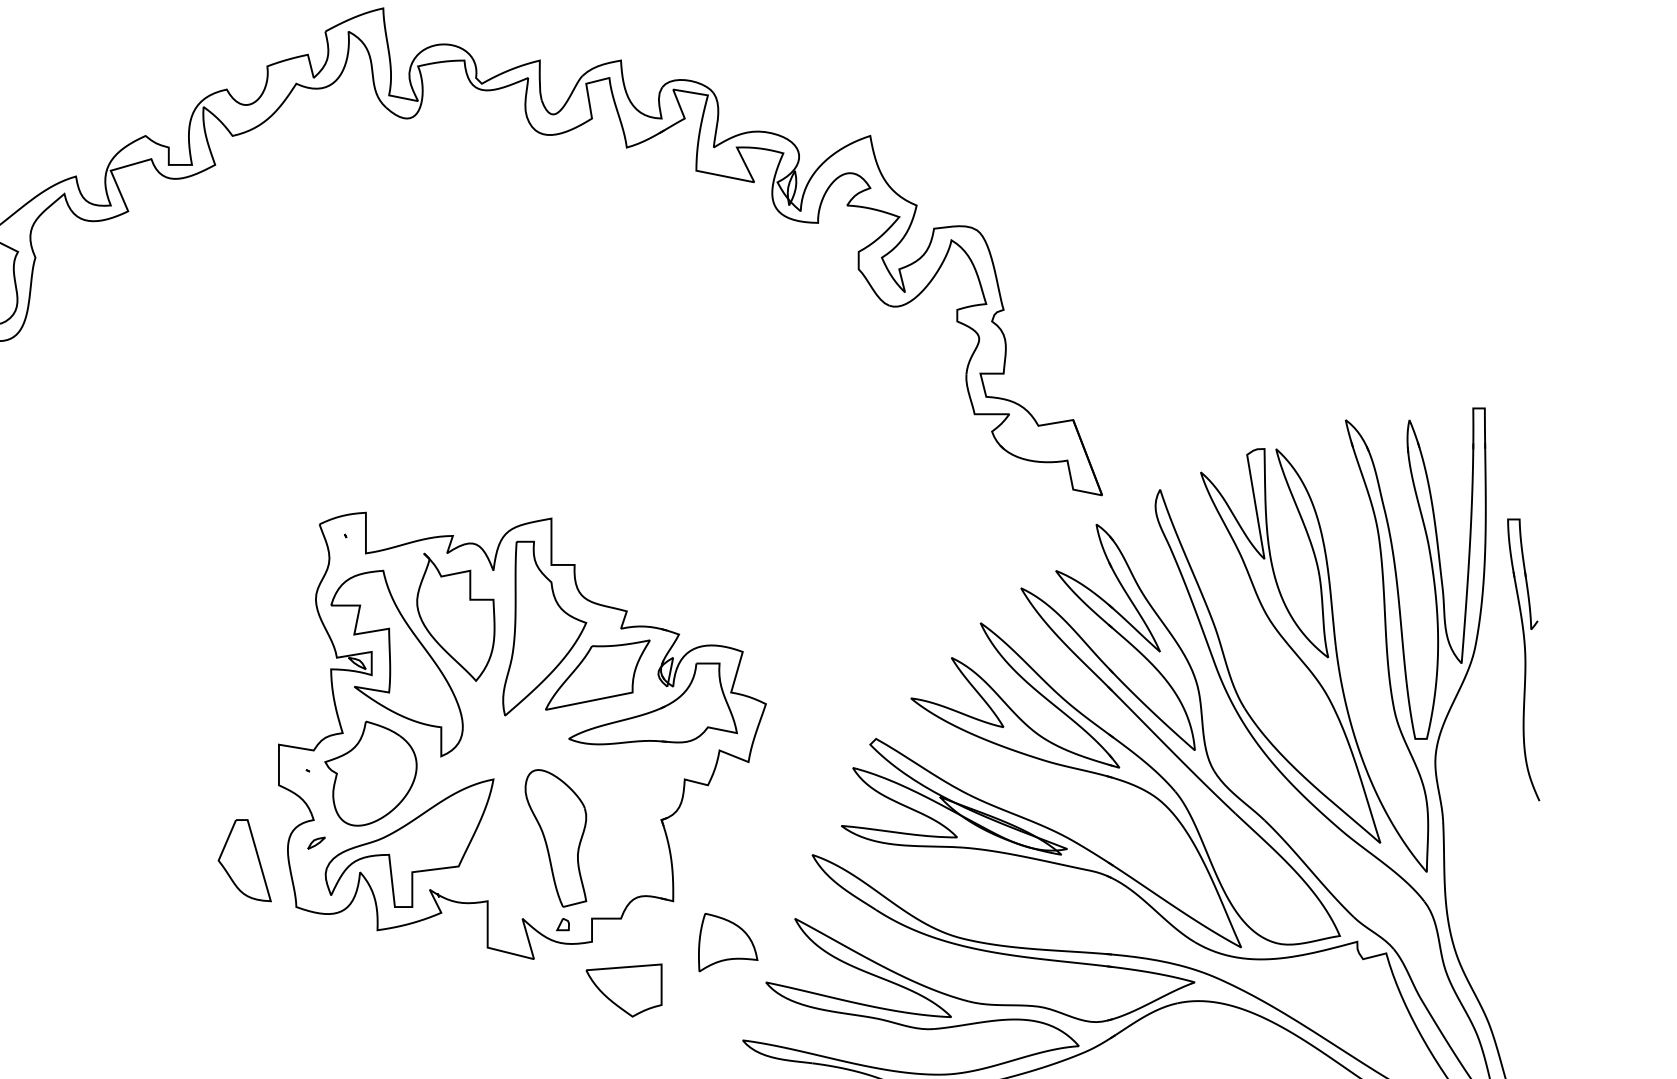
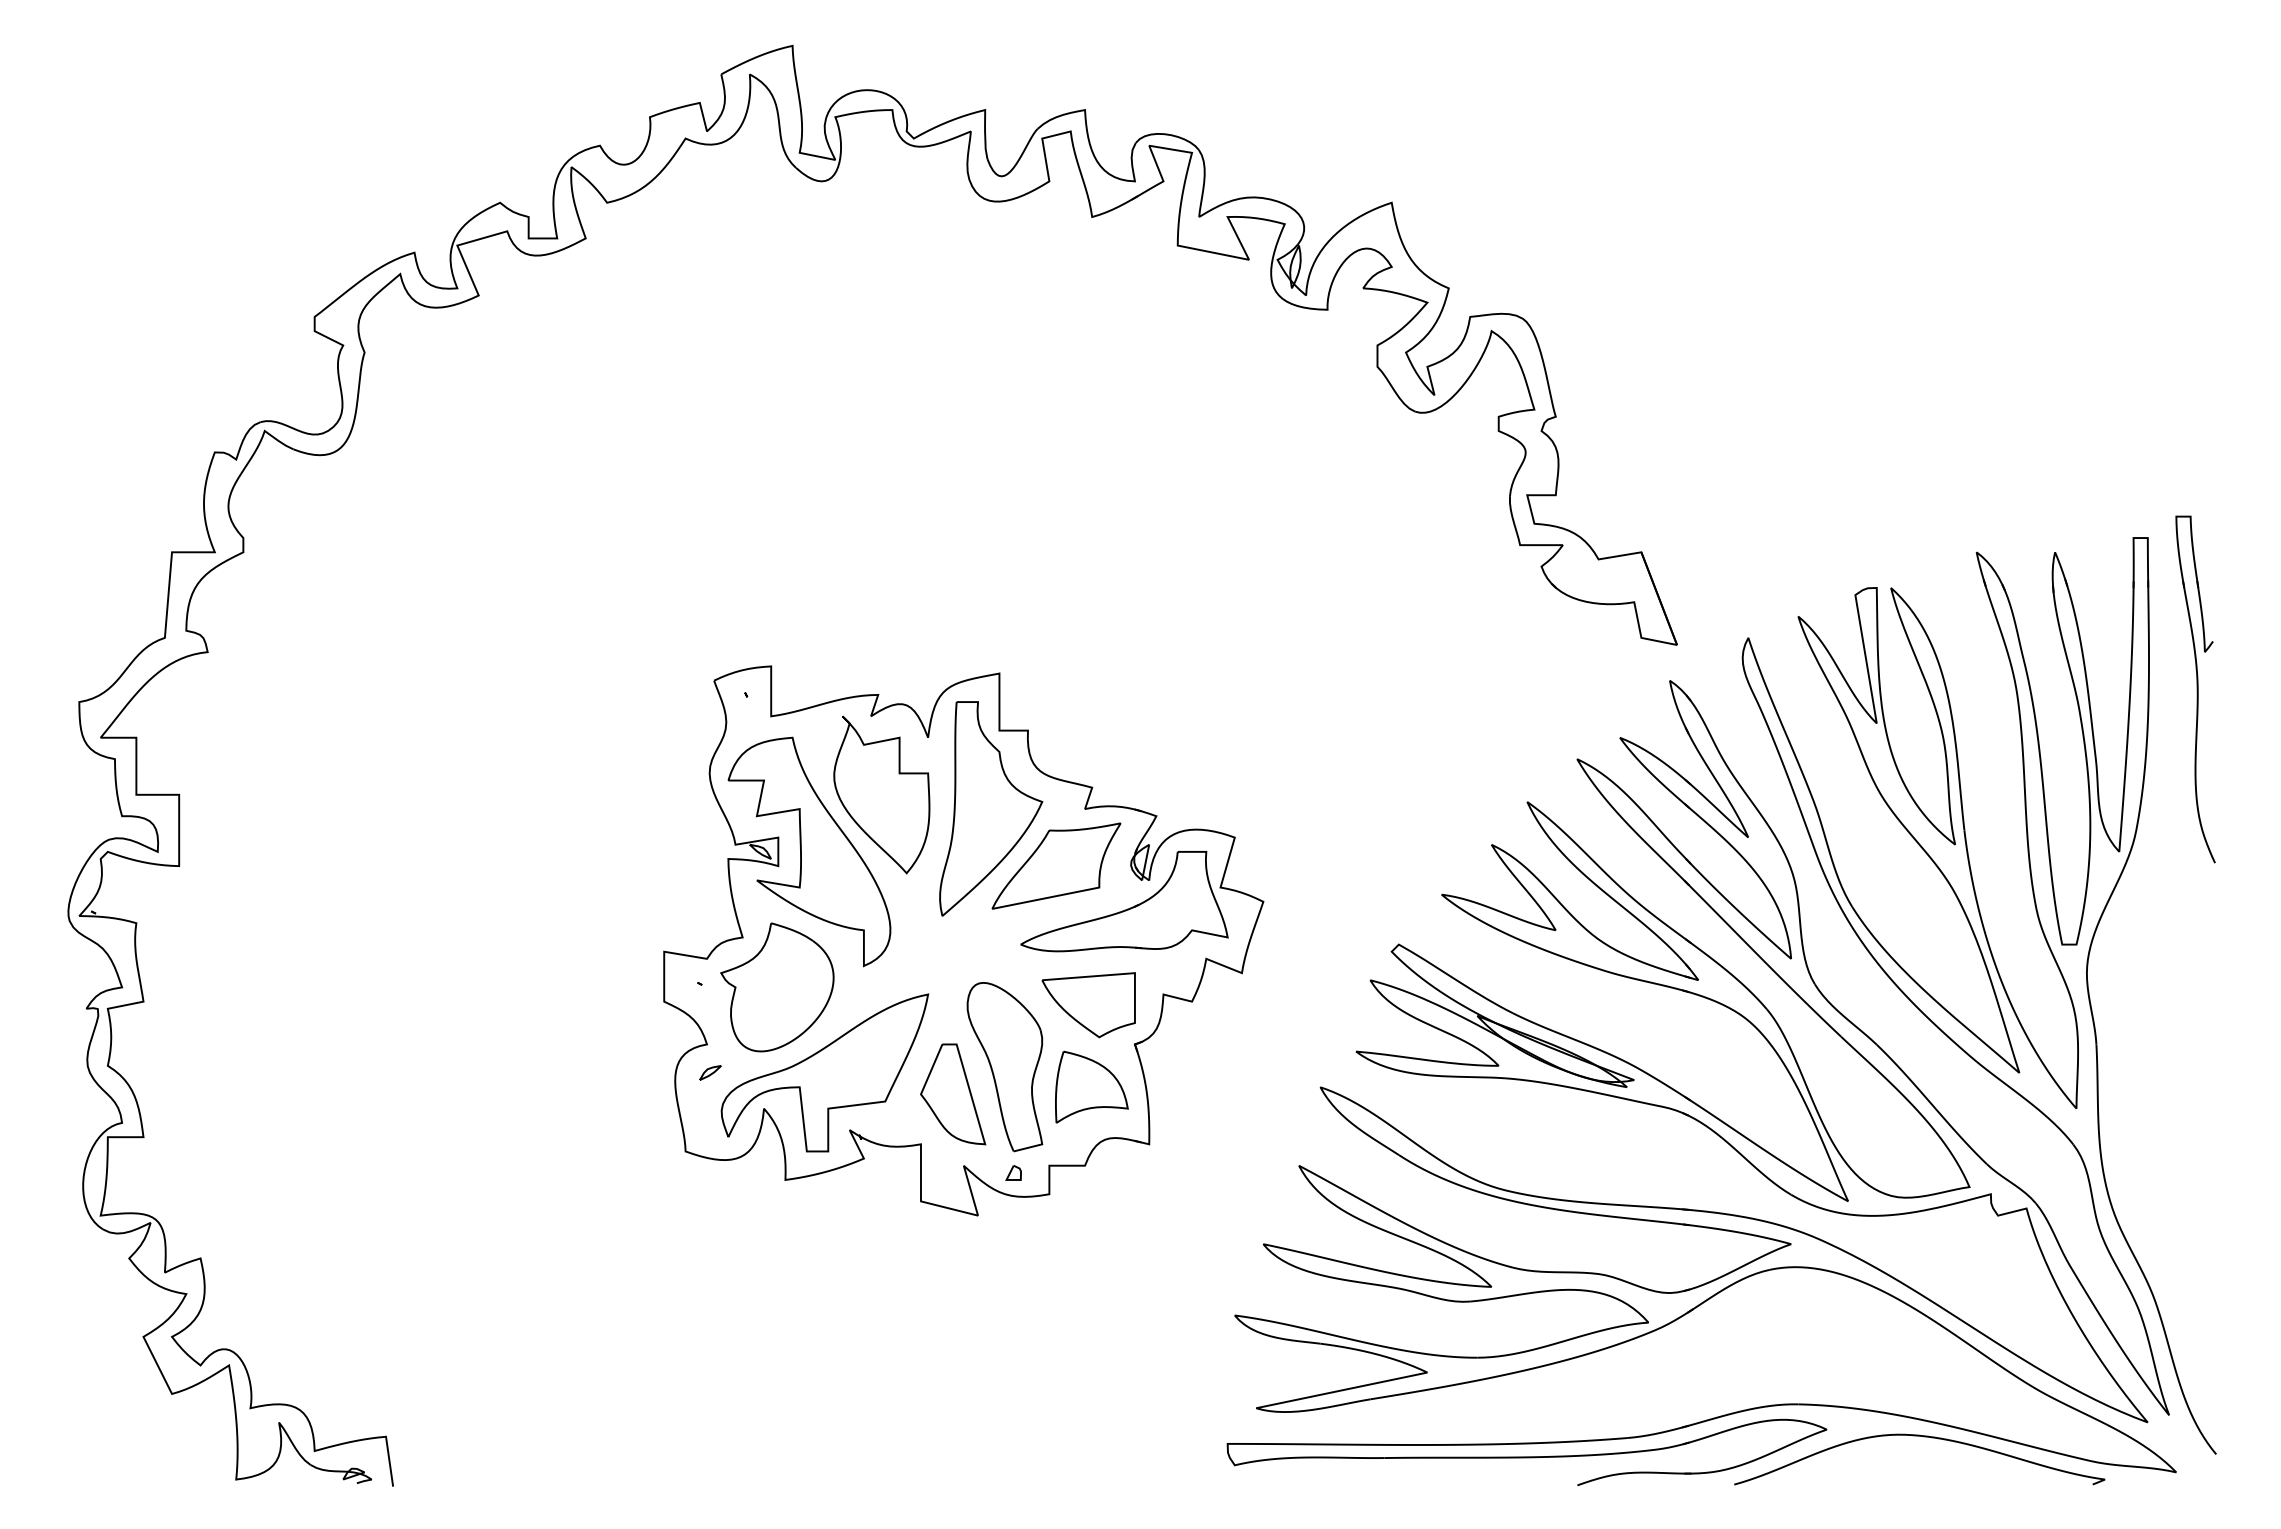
part: (1523, 659) -> (2195, 689), moved
part: (245, 860) -> (953, 1094), moved
part: (727, 942) -> (1091, 1086), moved
part: (623, 990) -> (1088, 1005), moved

